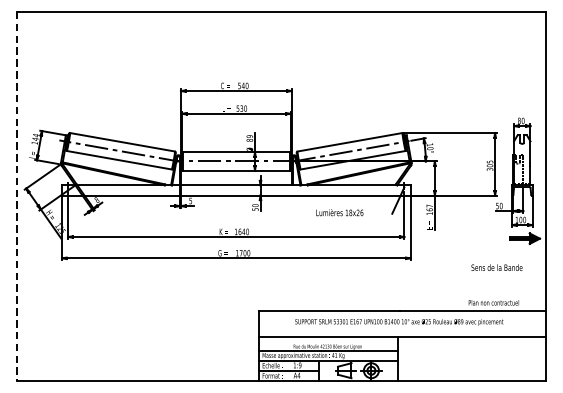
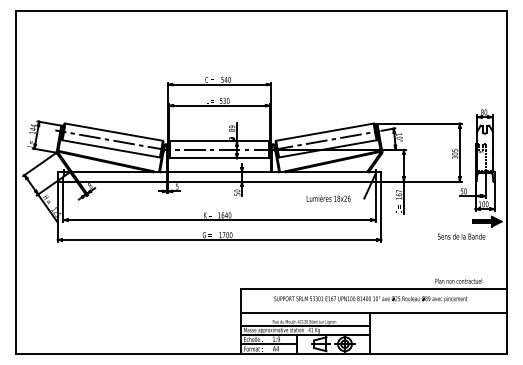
line: (16, 196) -> (15, 182), dashed -> solid
text: (339, 212) -> (328, 198), moved
text: (496, 267) -> (461, 236), moved

